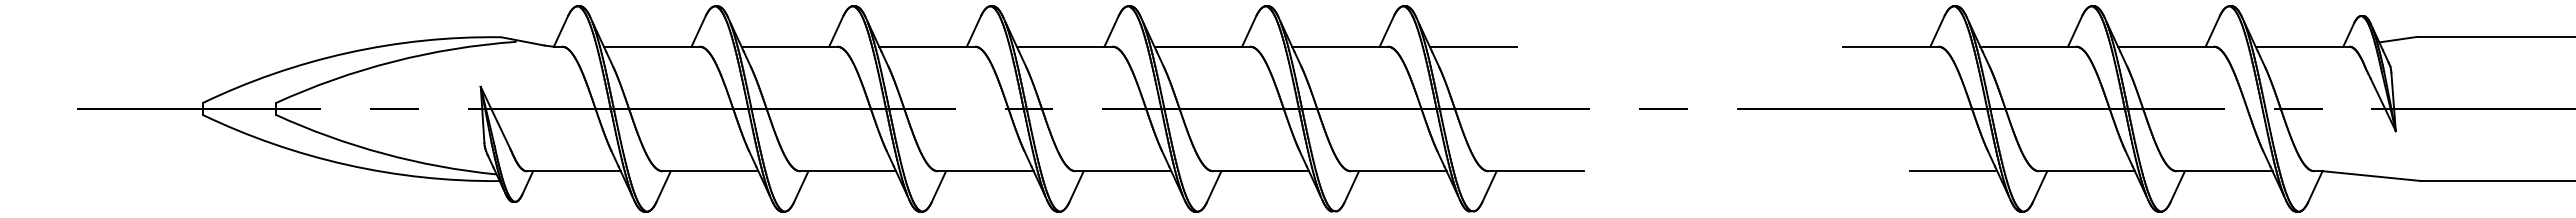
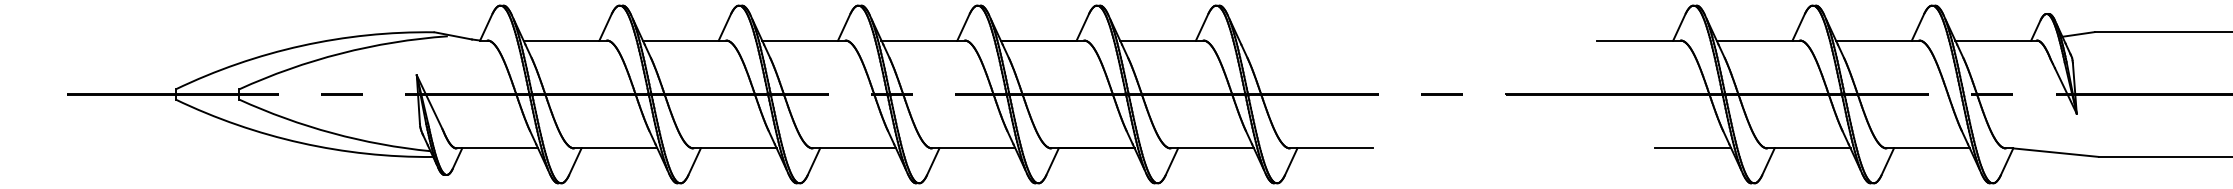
line: (1473, 46) -> (1277, 40), removed

